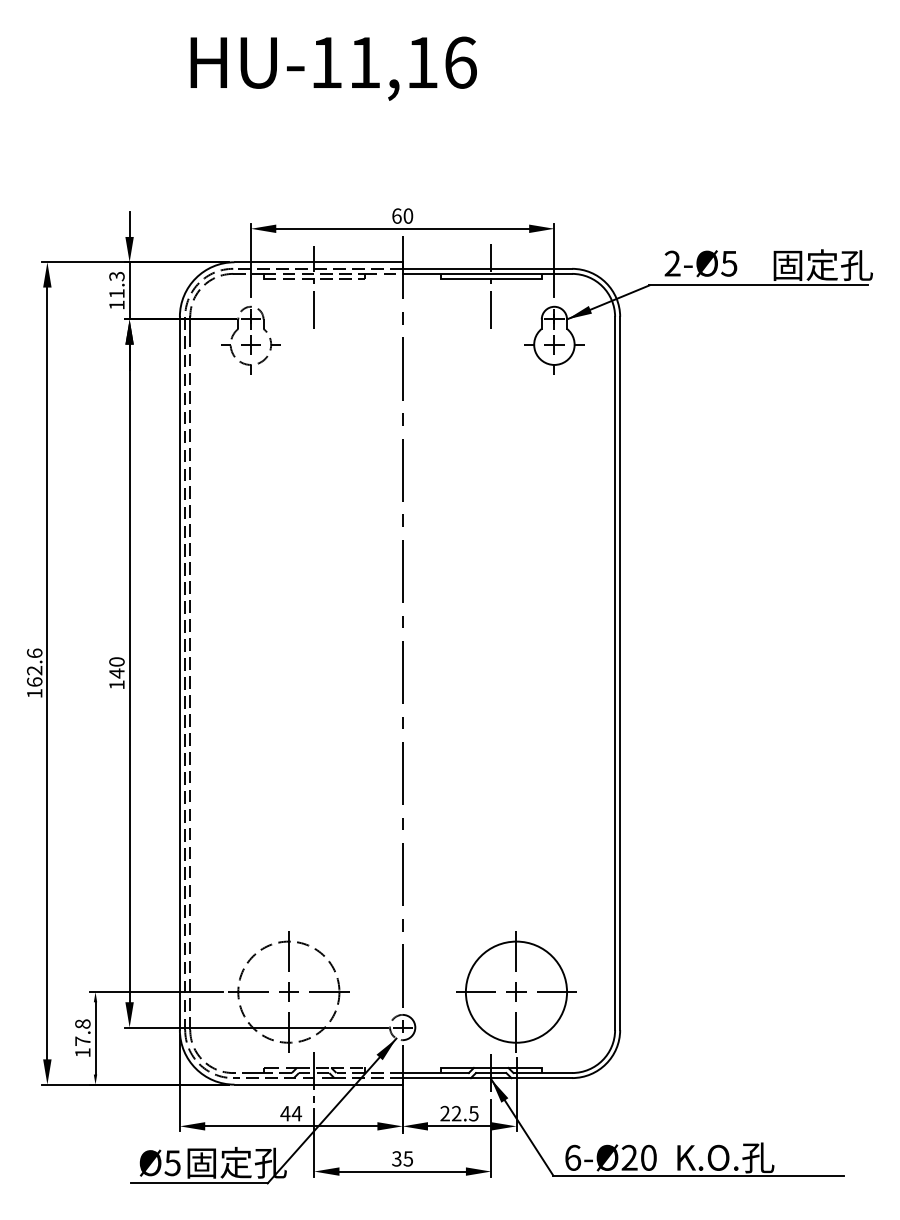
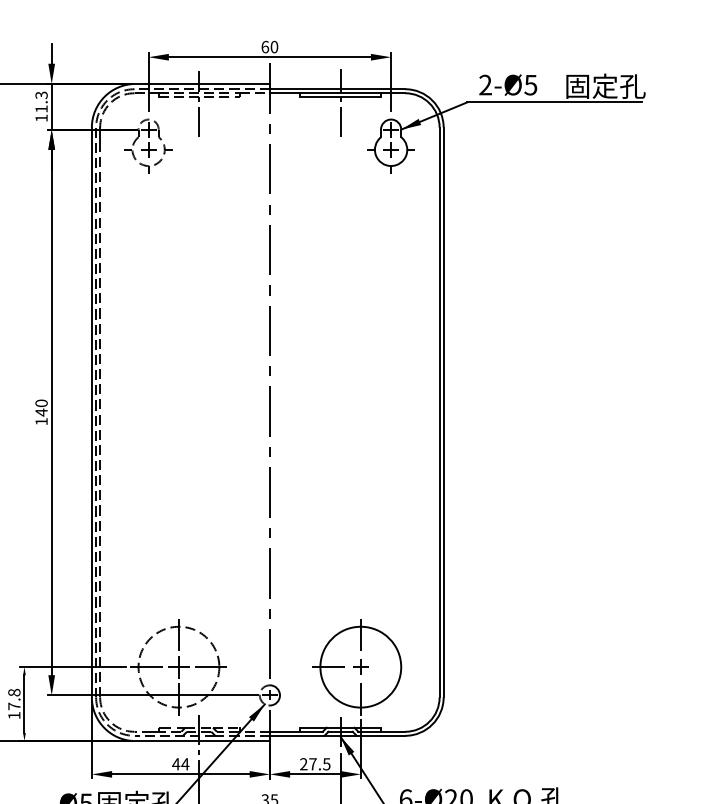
part: (288, 991) -> (178, 666), size x1.4
line: (556, 992) -> (392, 667), removed
text: (456, 1113) -> (312, 764), 22.5 -> 27.5

